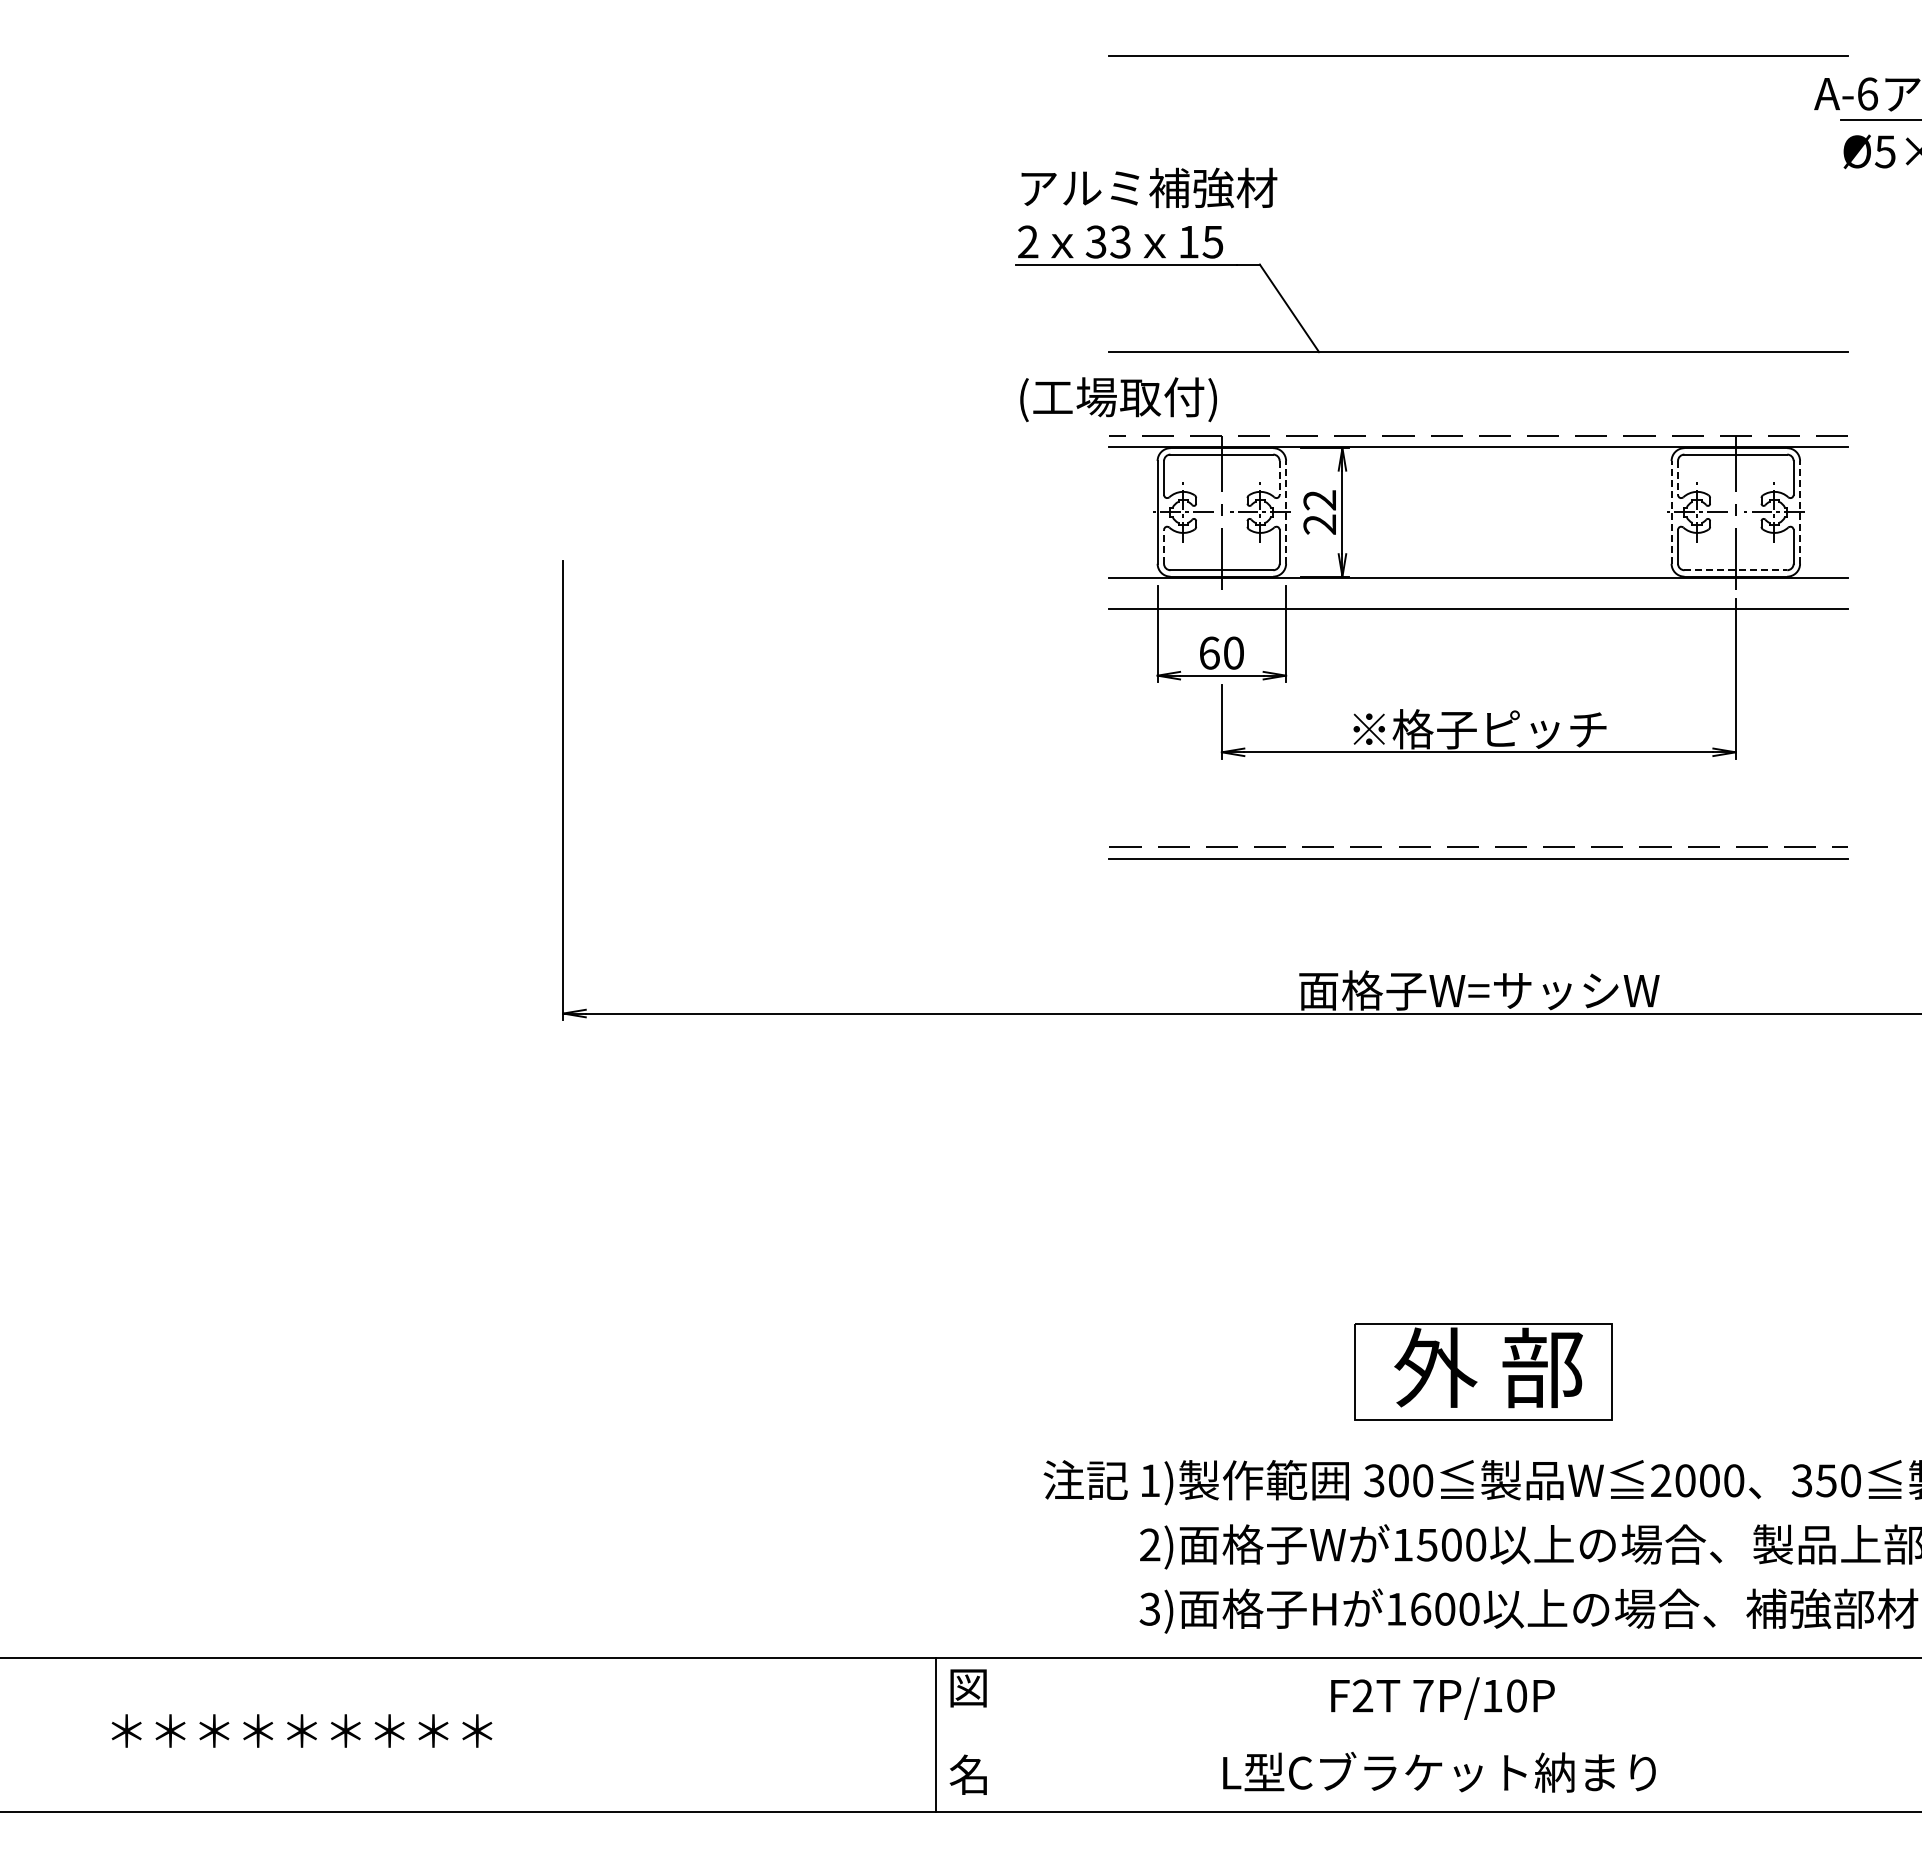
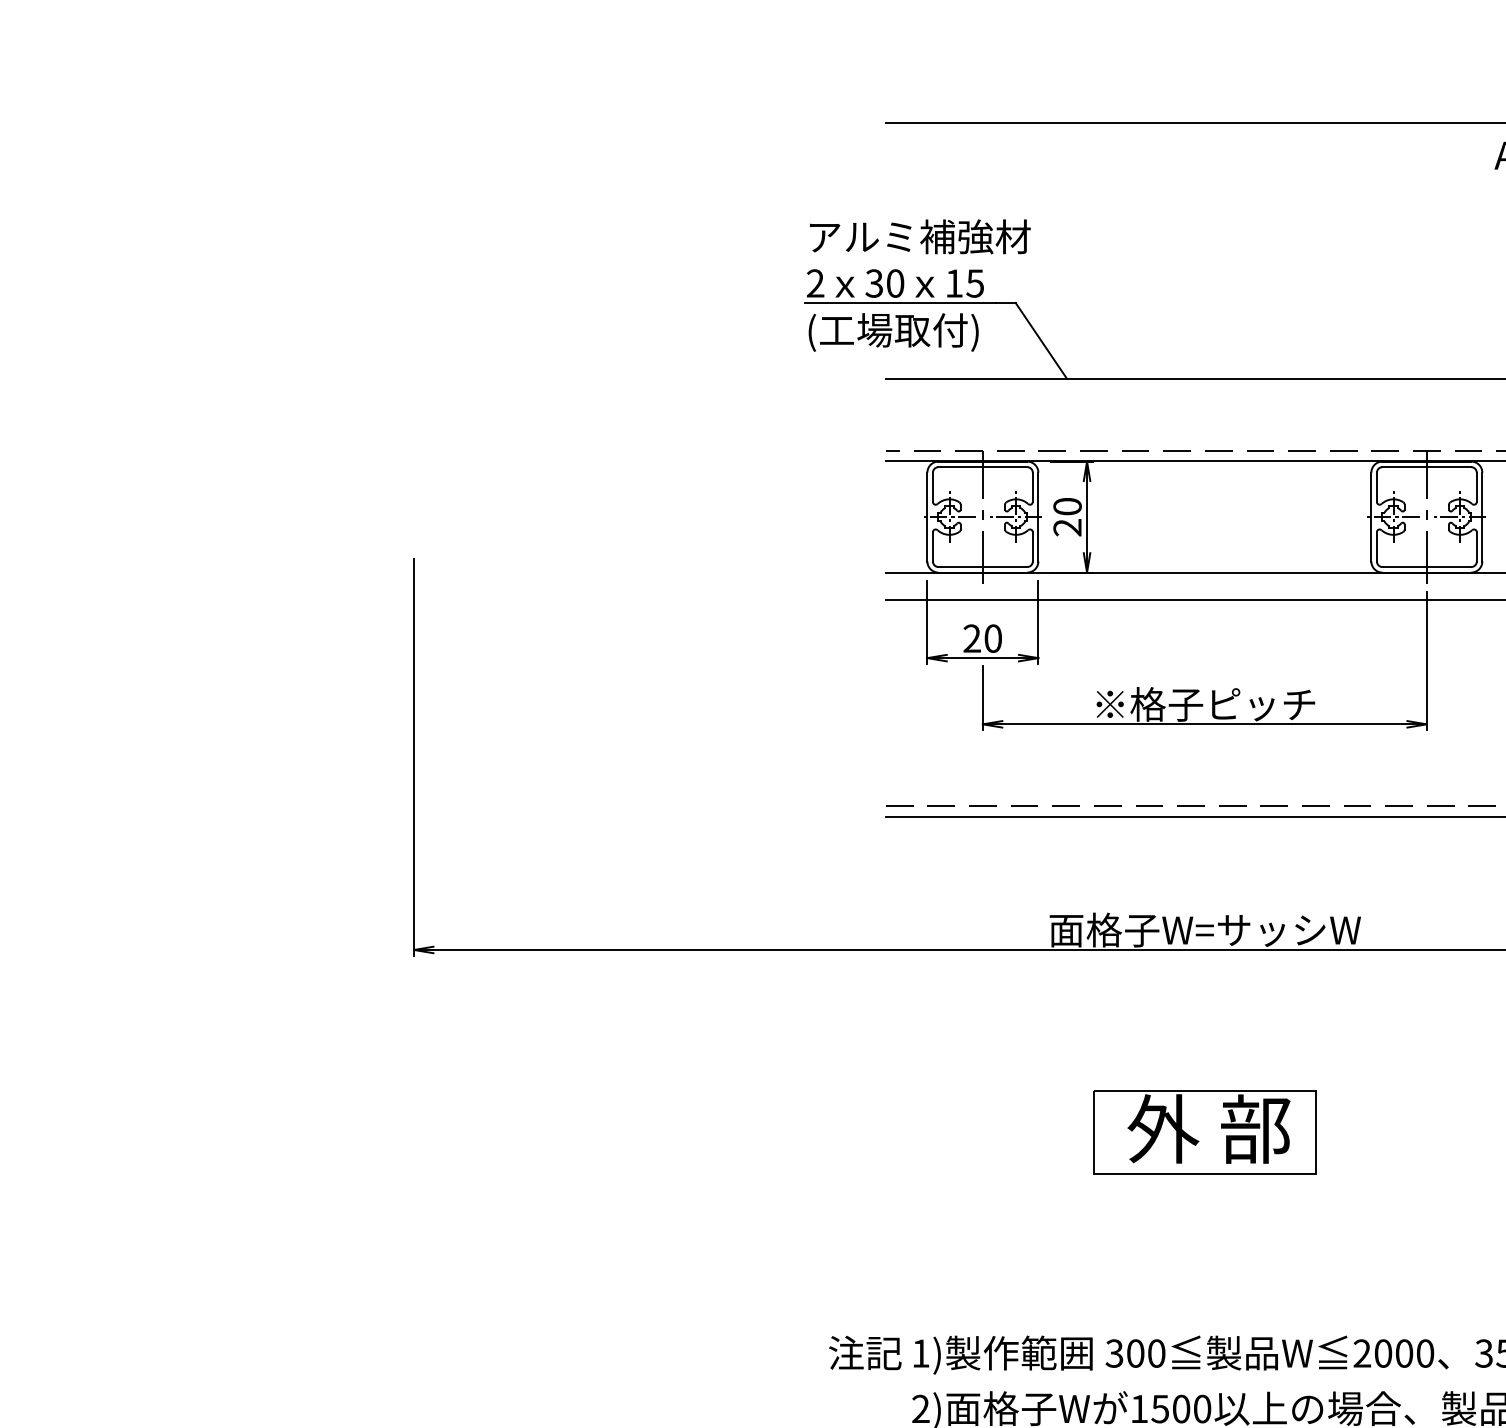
text: (1120, 241) -> (895, 283), 33 -> 30
text: (1118, 399) -> (893, 332), moved
line: (1279, 477) -> (1032, 486), dashed -> solid
line: (1678, 477) -> (1377, 486), dashed -> solid
text: (1319, 500) -> (1067, 506), 22 -> 20
line: (1286, 511) -> (1038, 516), dashed -> solid
line: (1671, 511) -> (1371, 516), dashed -> solid
line: (1800, 511) -> (1482, 516), dashed -> solid
line: (1164, 546) -> (933, 546), dashed -> solid
line: (1736, 570) -> (1427, 567), dashed -> solid
text: (1209, 652) -> (972, 638), 60 -> 20
part: (1483, 1371) -> (1204, 1132), moved

